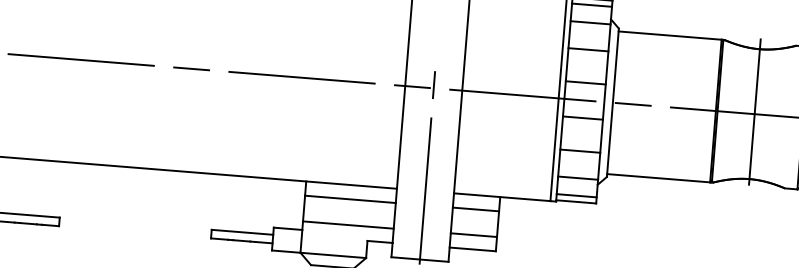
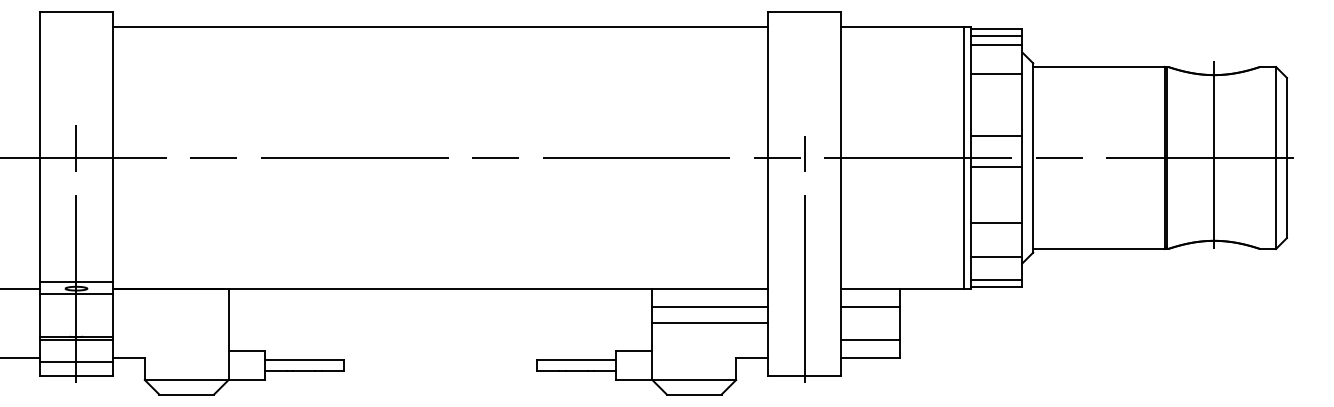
line: (590, 22) -> (996, 44), moved
line: (588, 49) -> (996, 74), moved
line: (582, 118) -> (996, 167), moved
line: (348, 225) -> (710, 323), moved

